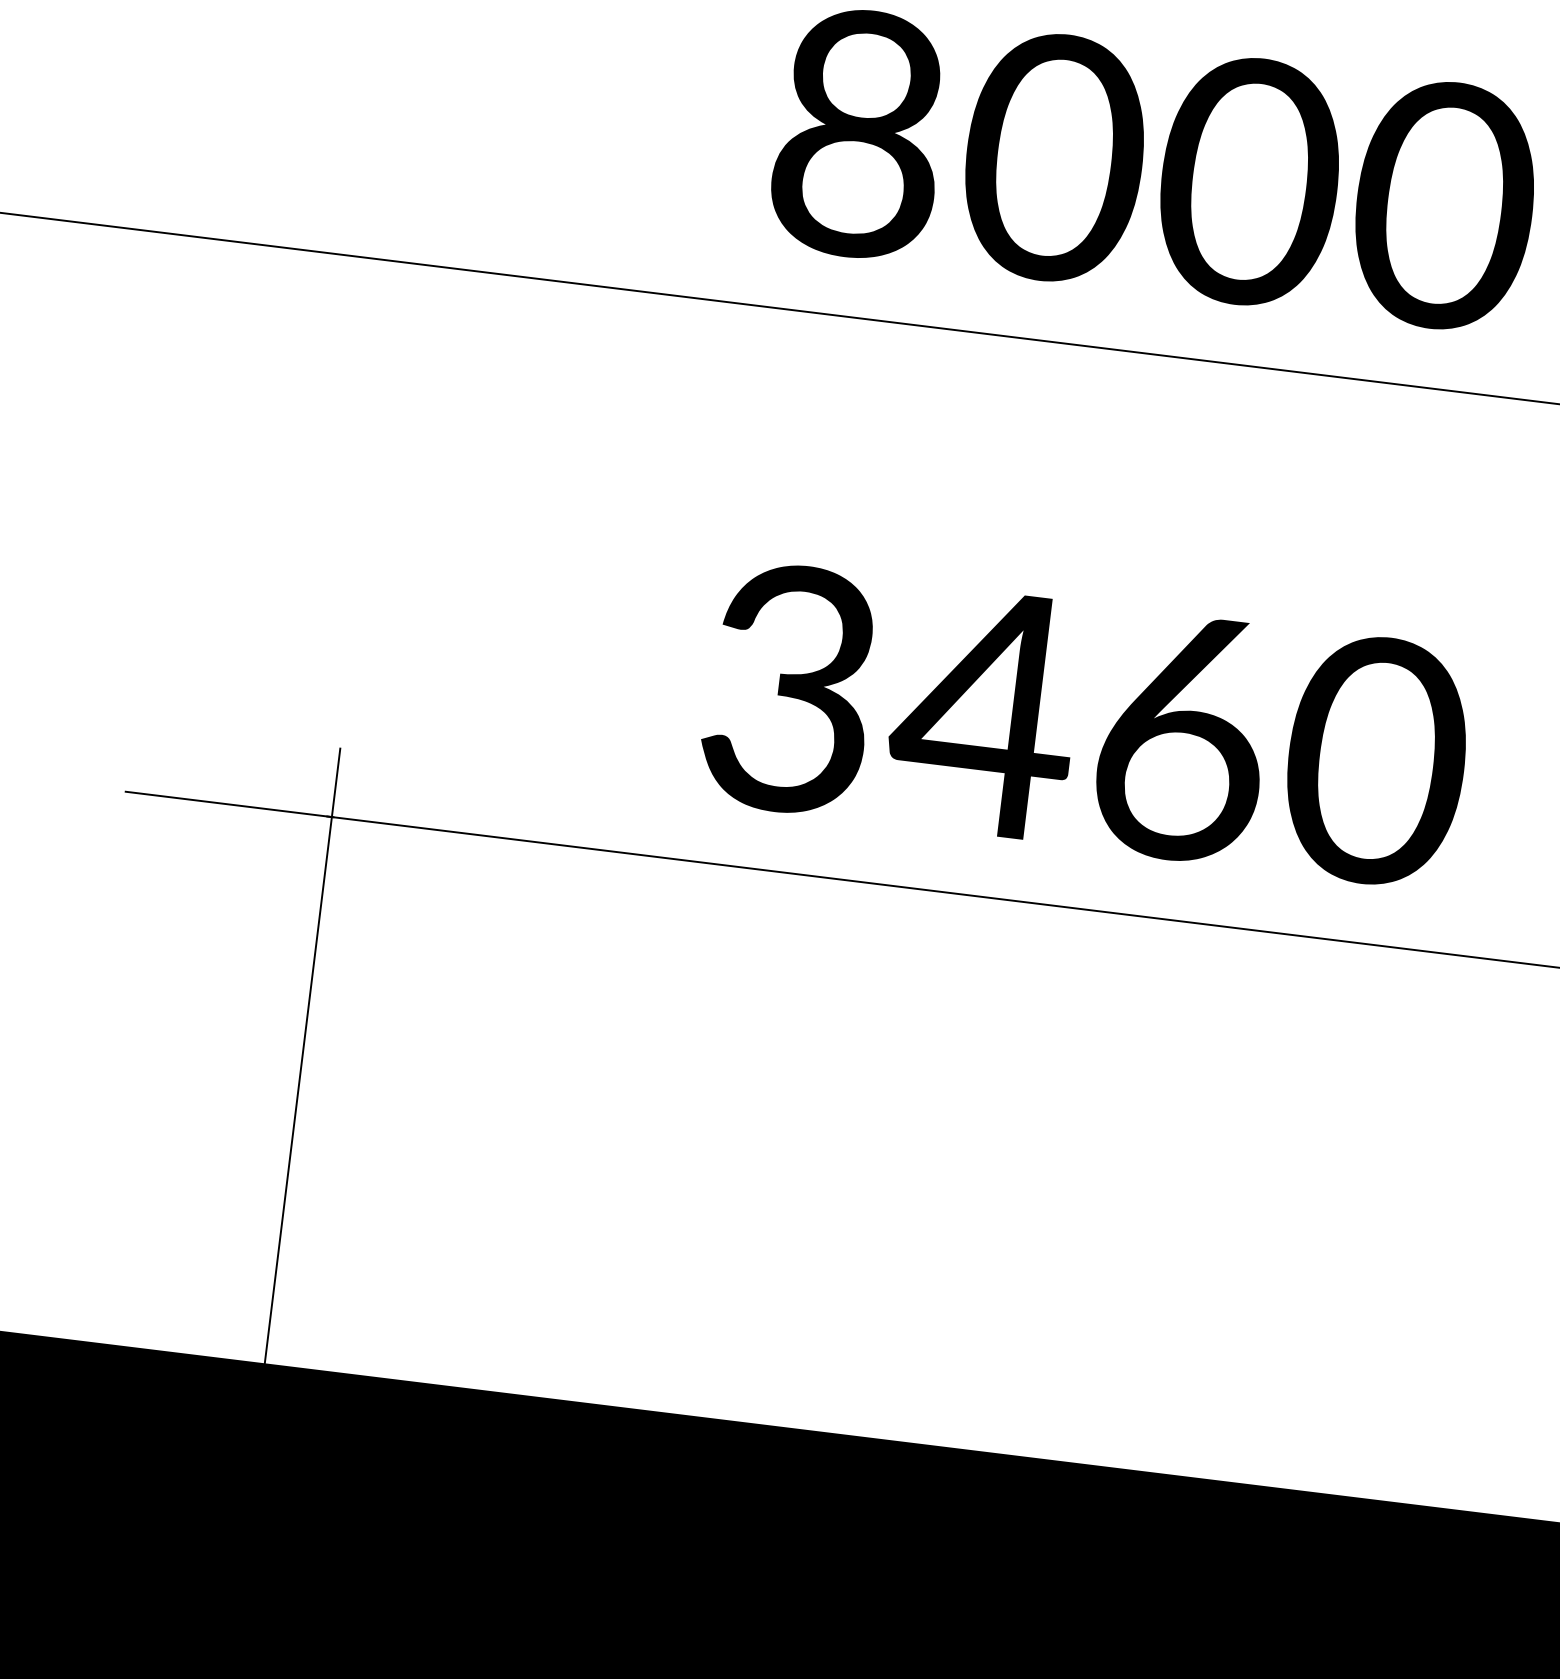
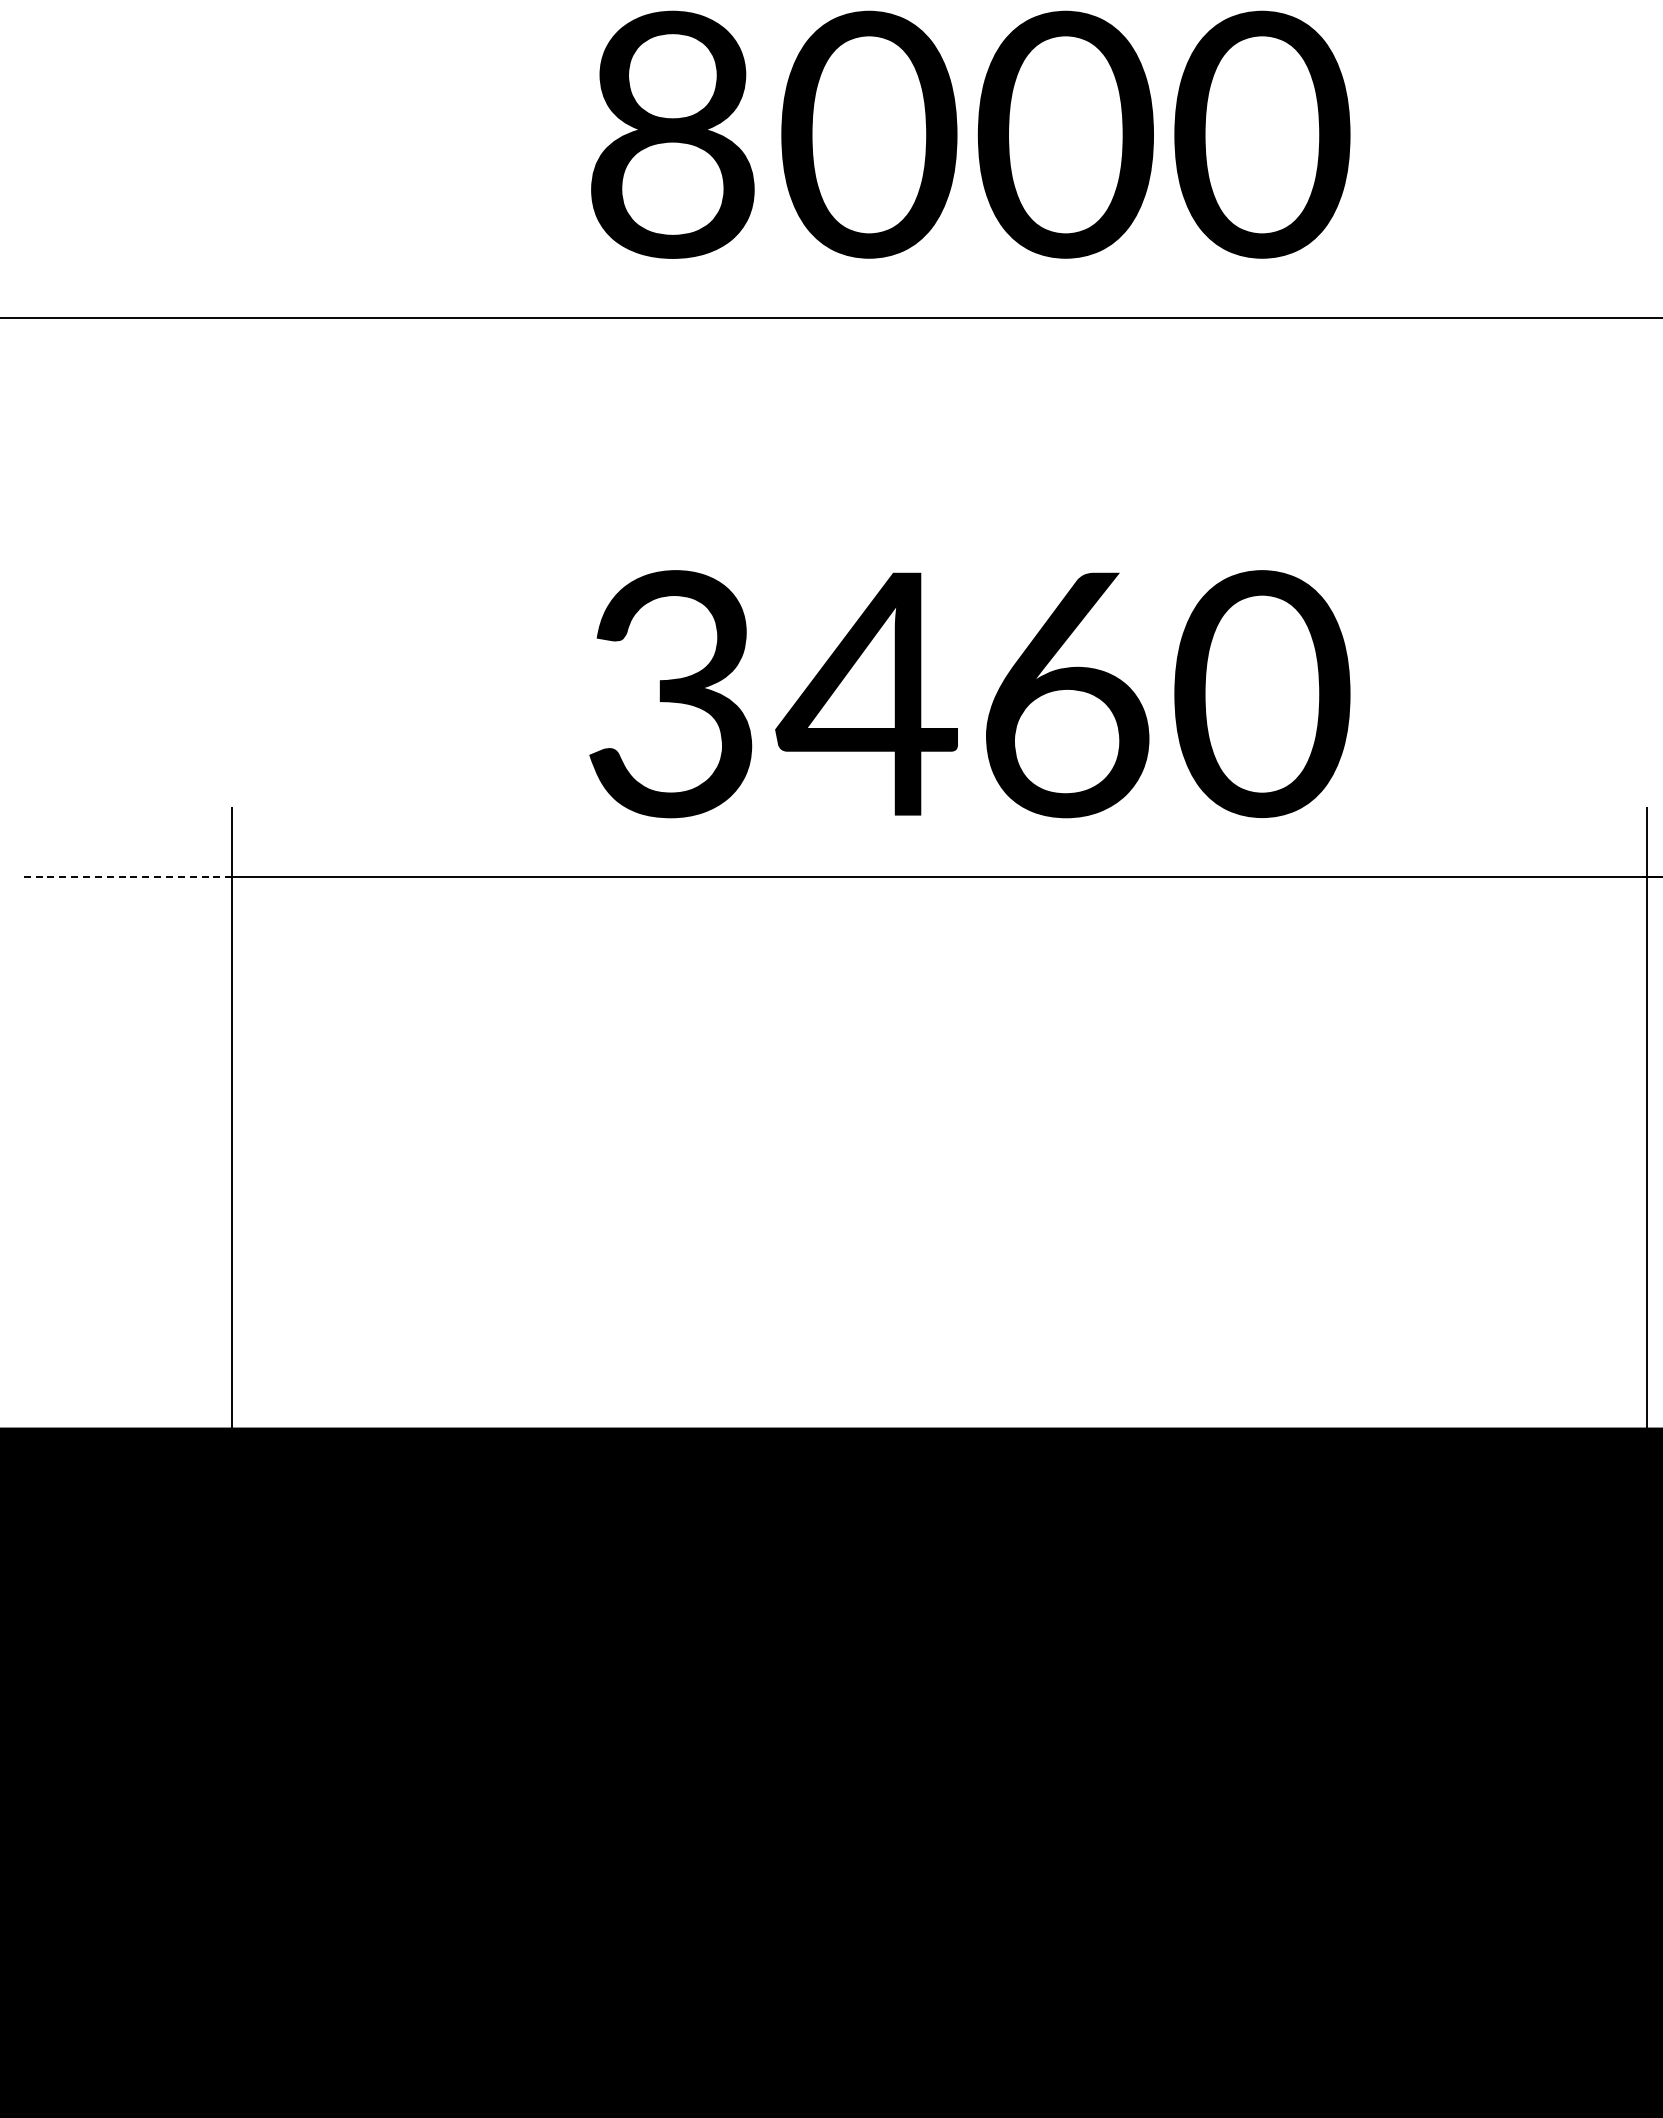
line: (229, 804) -> (129, 877), solid -> dashed

